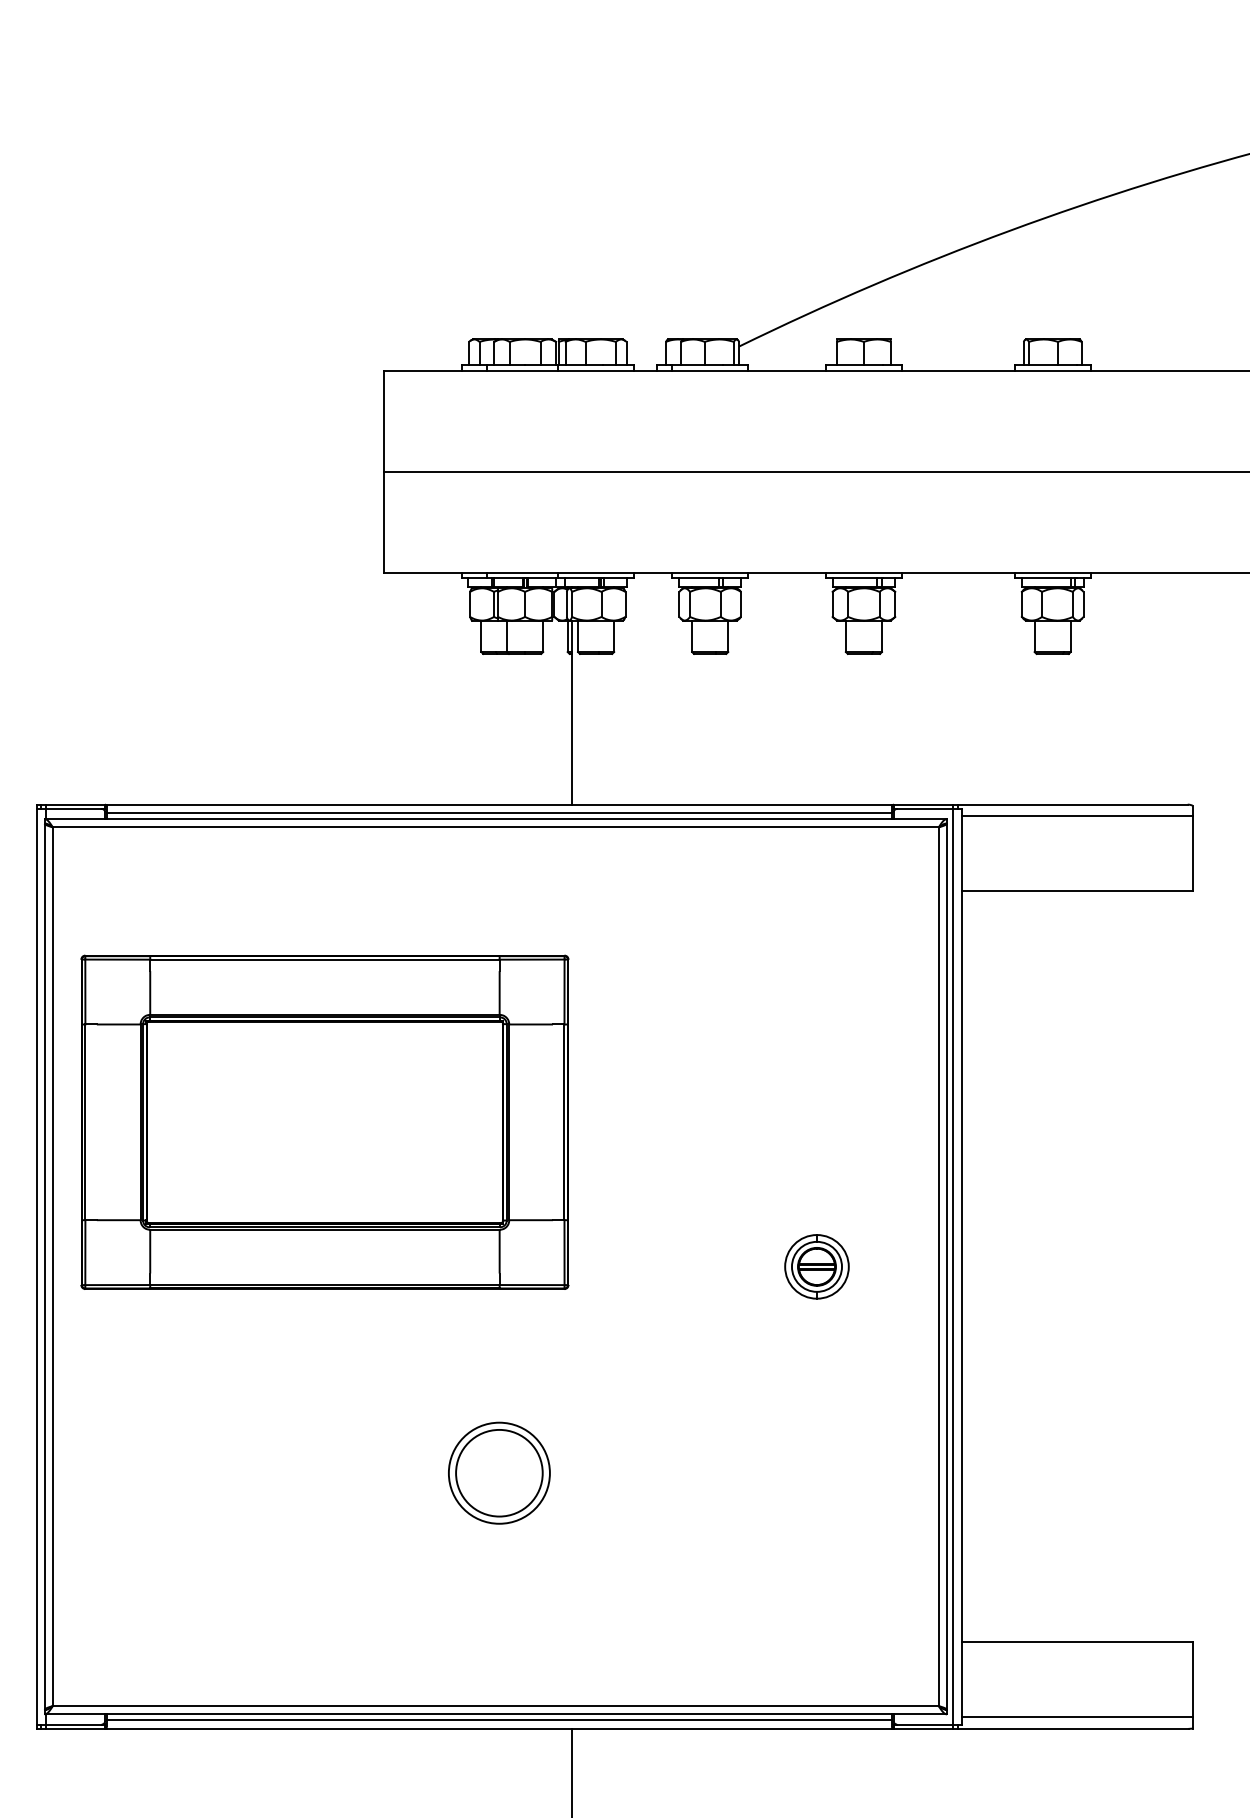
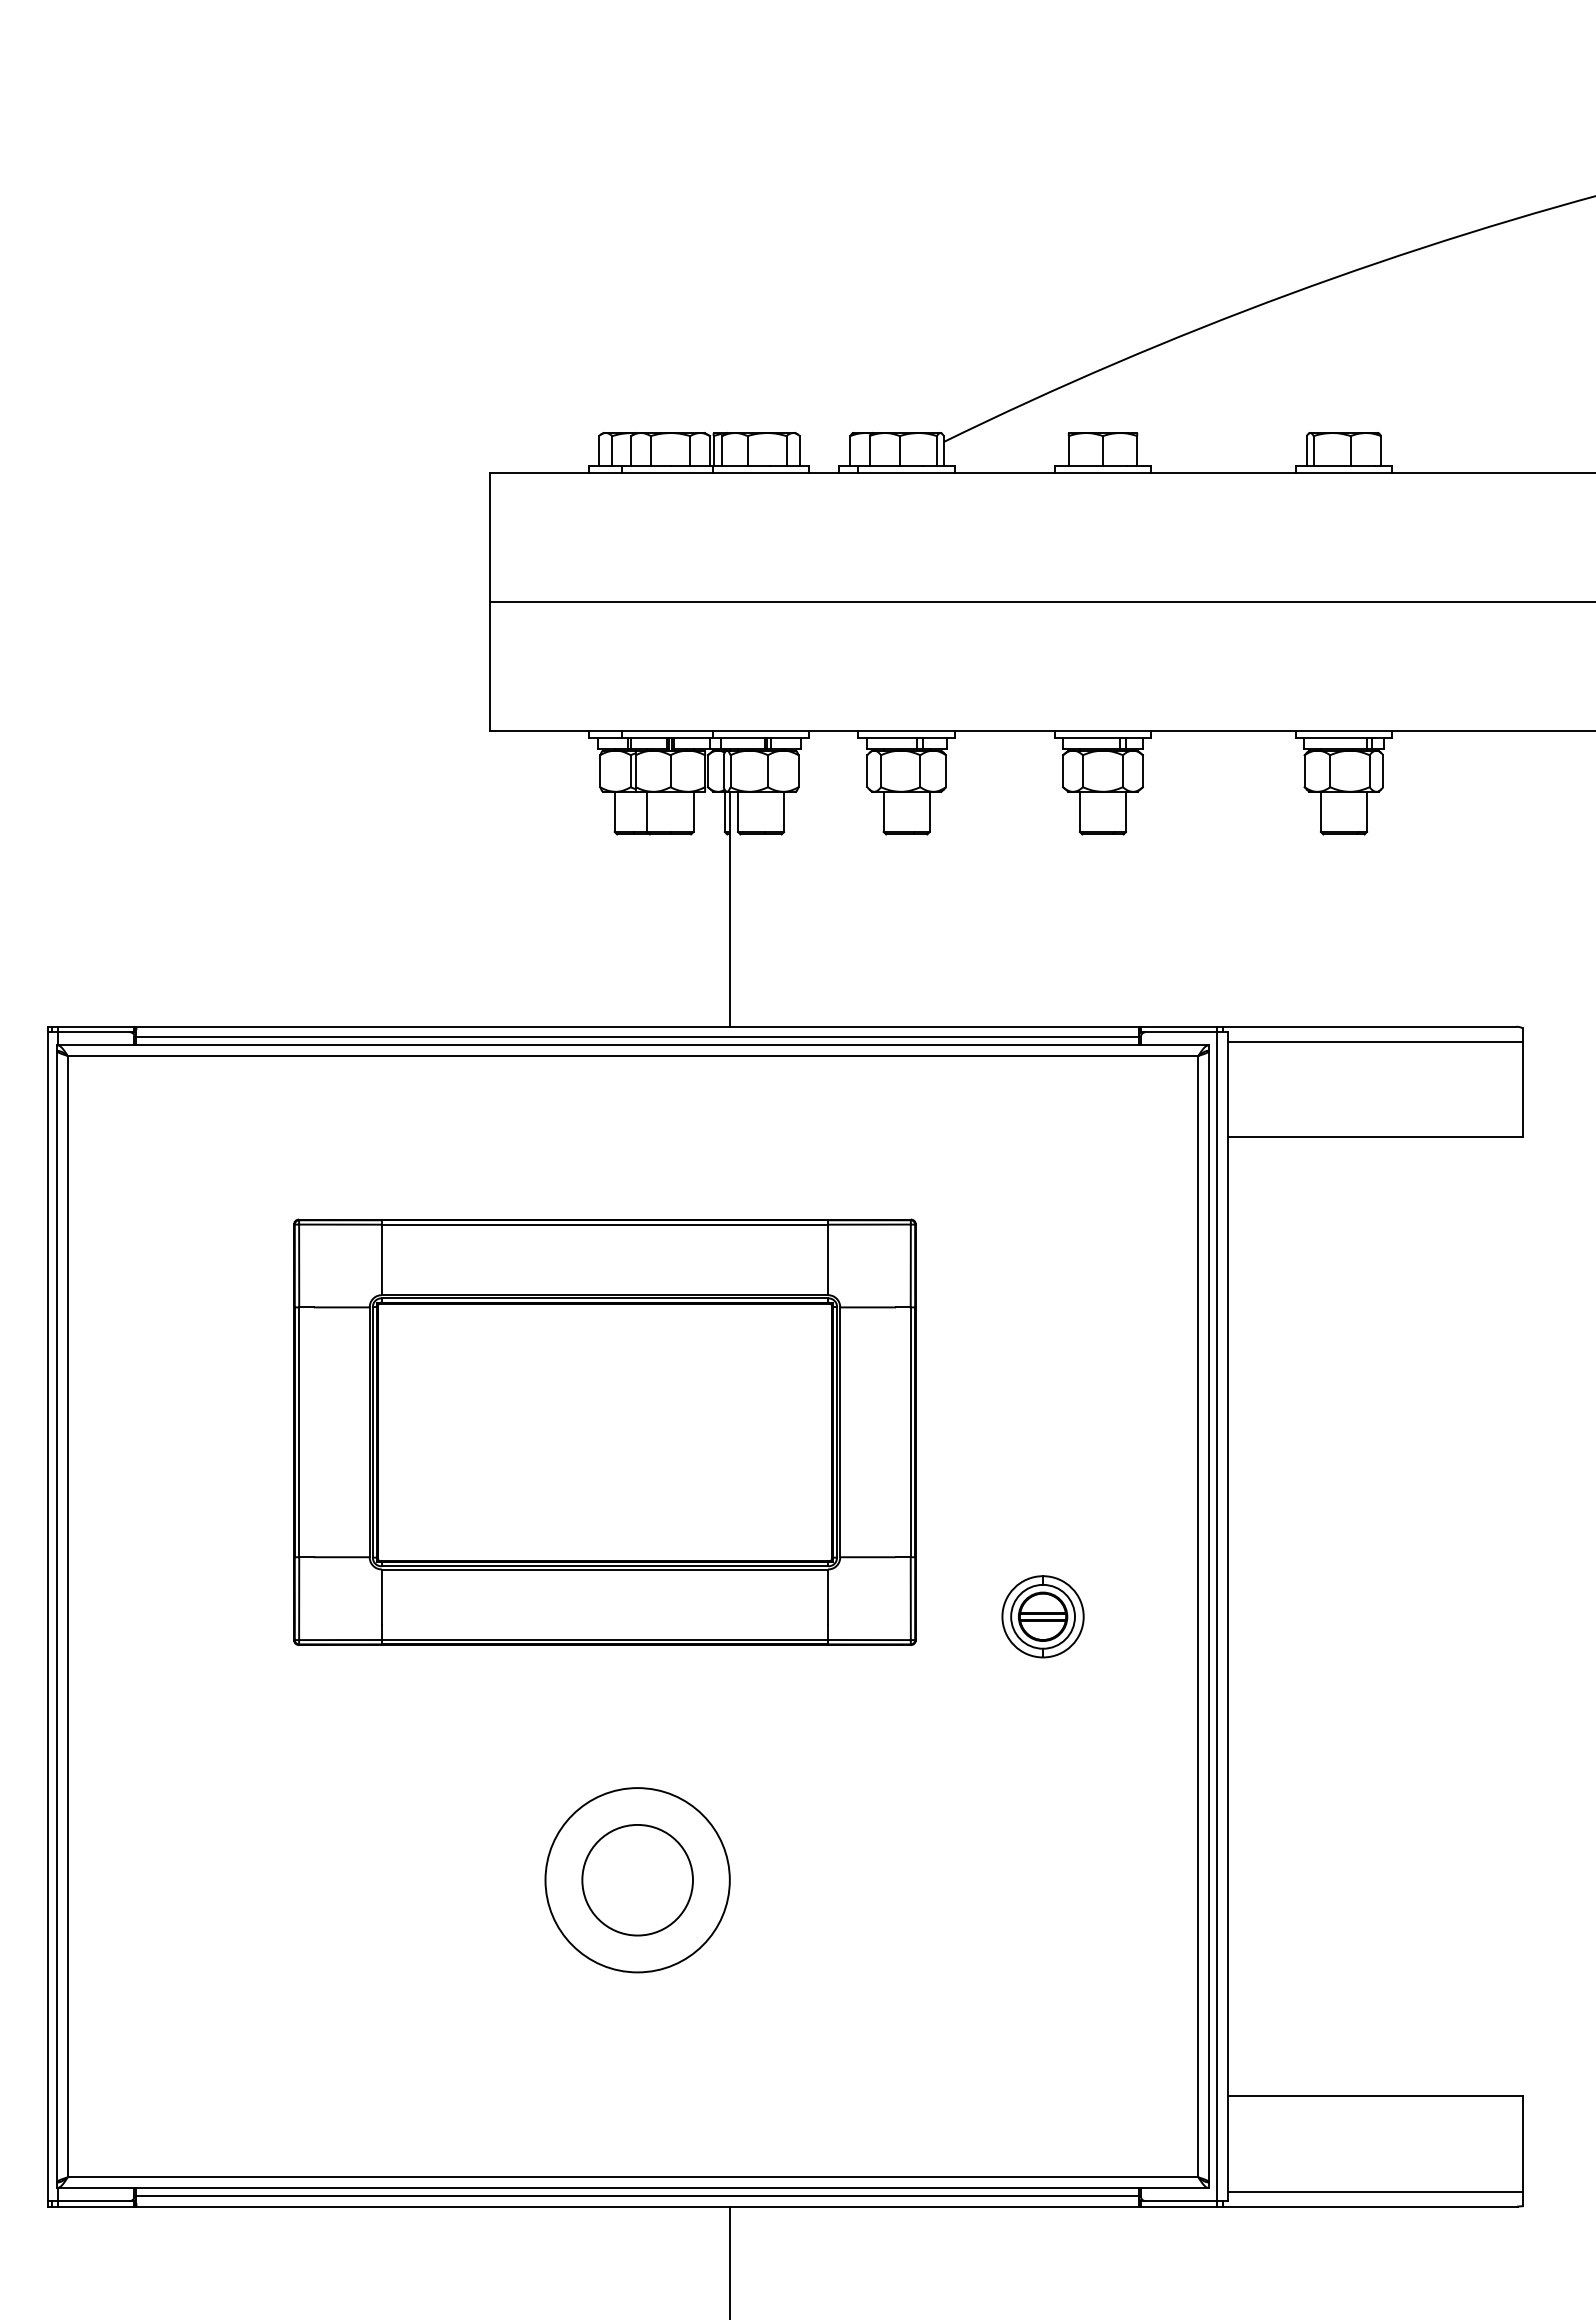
part: (324, 1121) -> (604, 1431), moved
circle: (499, 1473) -> (637, 1880), size x1.43

